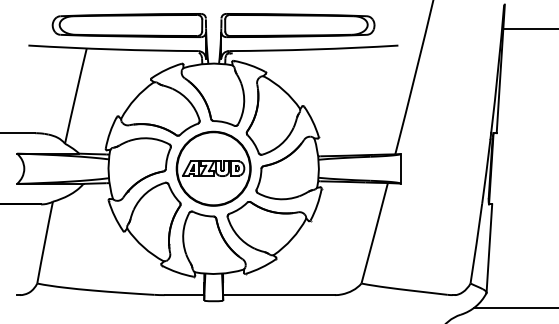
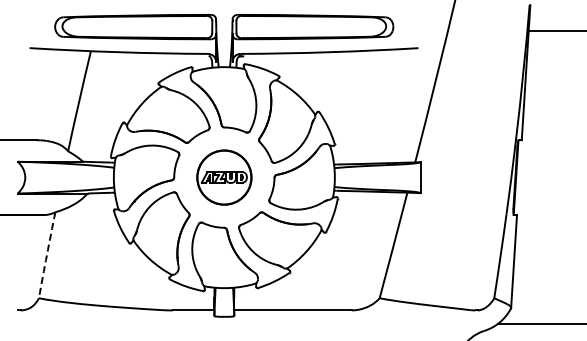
part: (213, 168) -> (224, 177), size x0.7
arc: (44, 242) -> (46, 255), solid -> dashed

